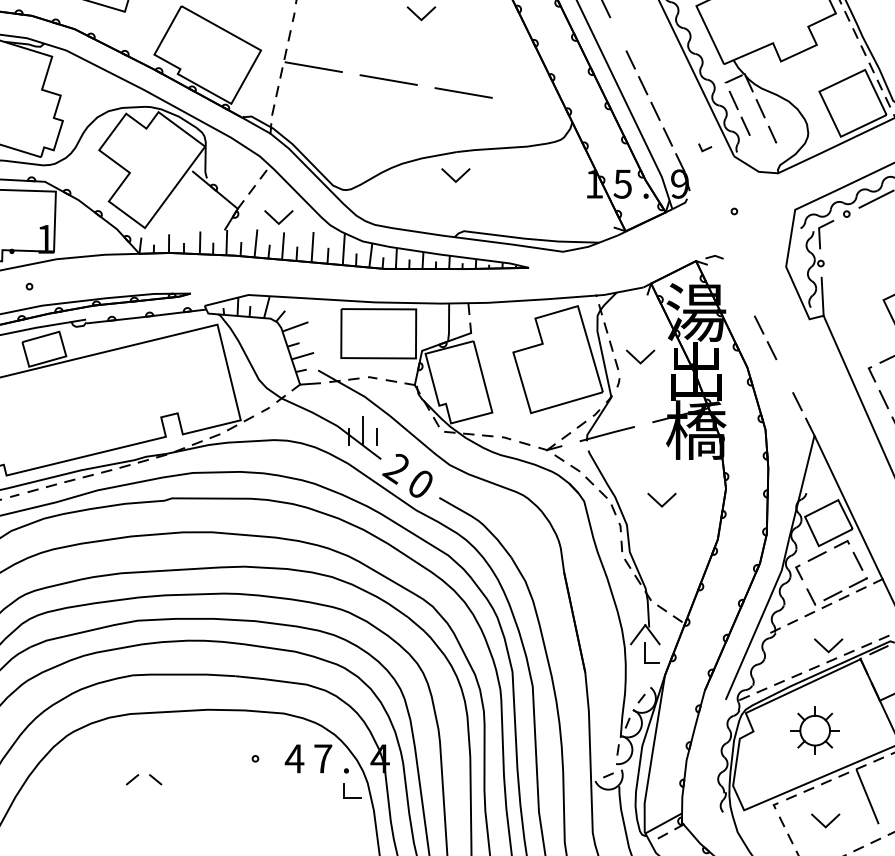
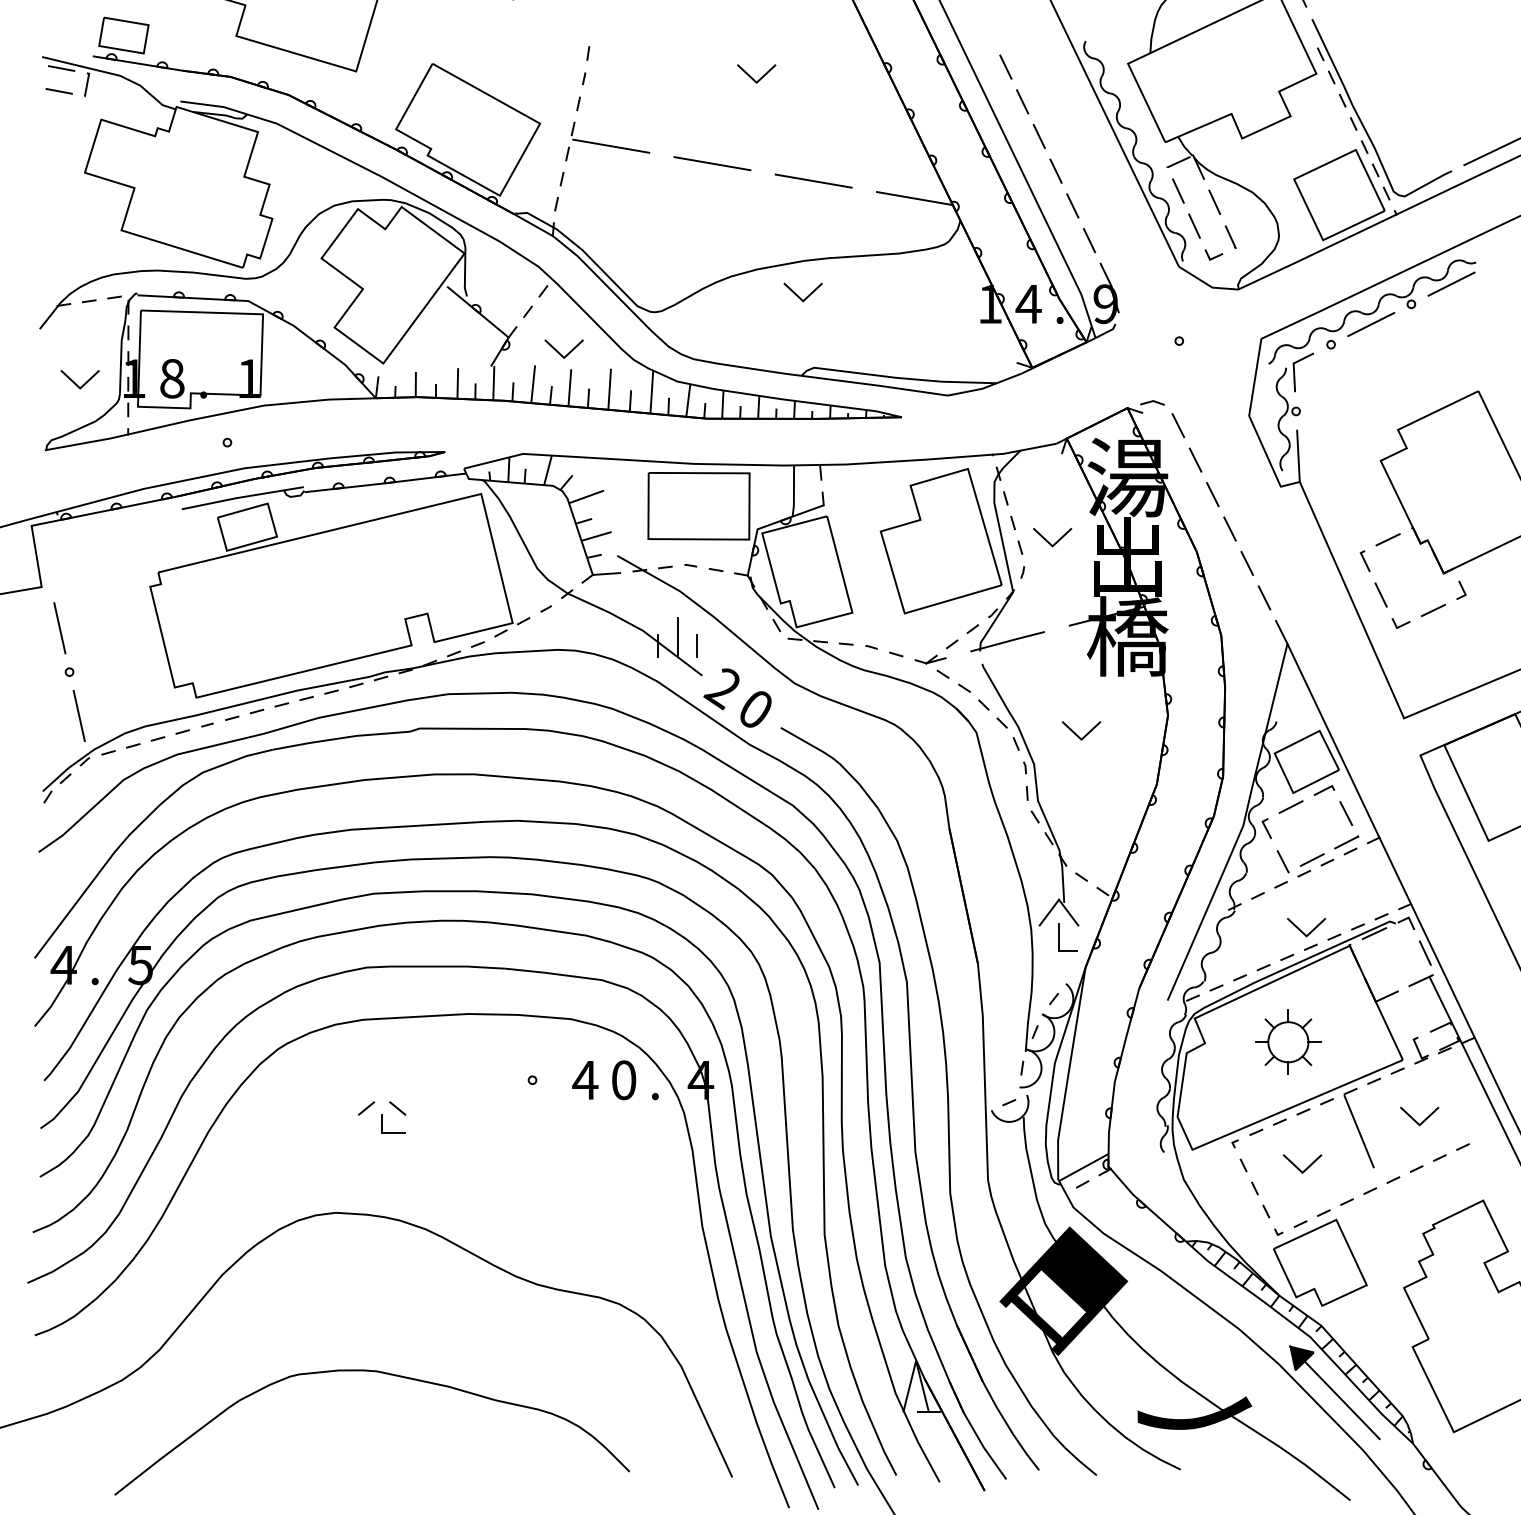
line: (618, 34) -> (1022, 101), added
line: (538, 105) -> (914, 198), added
line: (705, 148) -> (1214, 256), moved
text: (622, 184) -> (1028, 304), 5 -> 4
line: (733, 273) -> (1178, 425), added
line: (746, 299) -> (1195, 459), added
line: (784, 376) -> (1247, 563), added
text: (323, 758) -> (624, 1080), 7 -> 0
part: (352, 797) -> (393, 1132), moved

